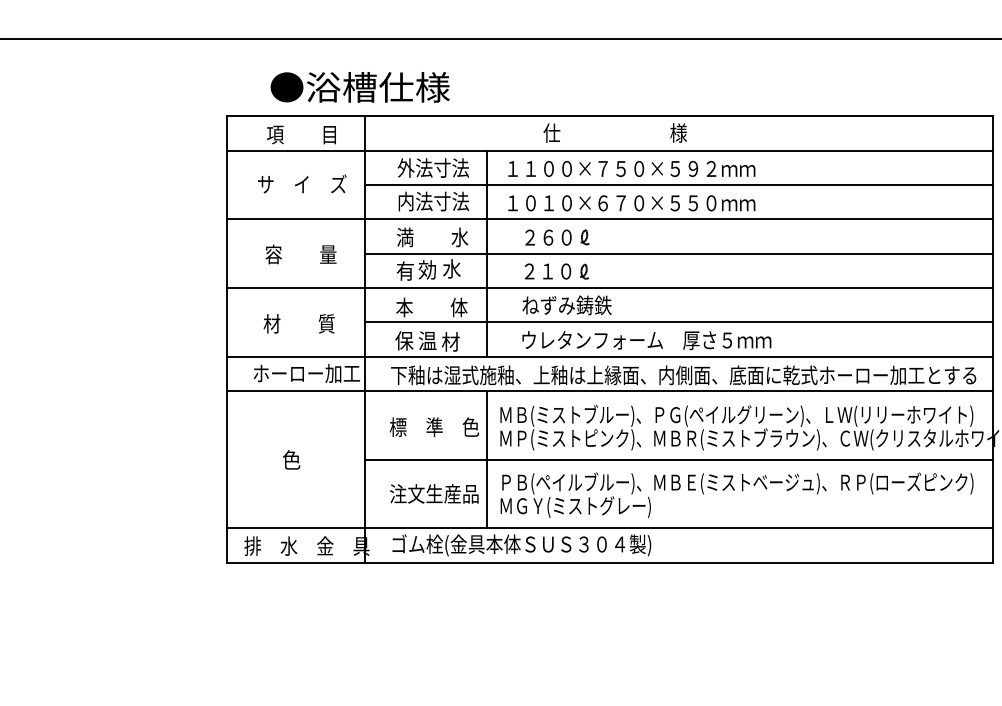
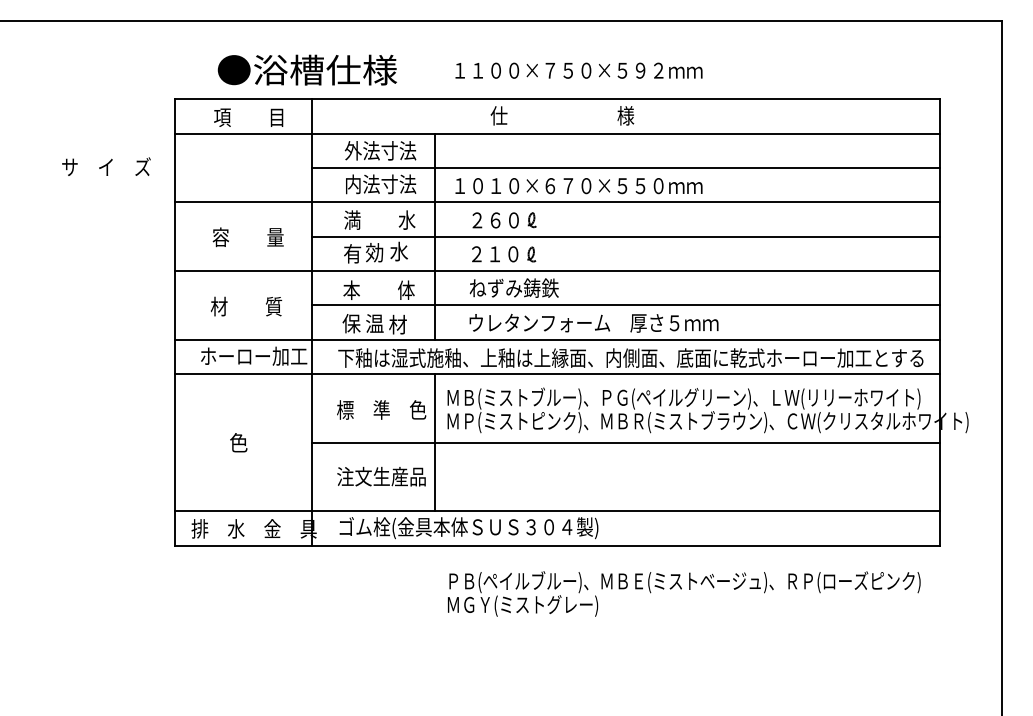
text: (631, 168) -> (578, 70), moved
text: (302, 183) -> (106, 166), moved
text: (737, 494) -> (684, 593), moved

